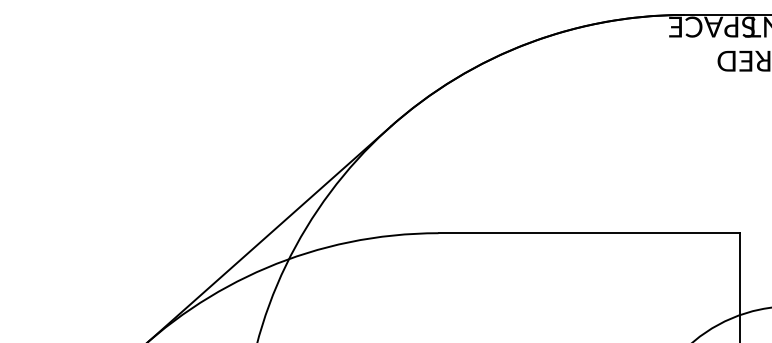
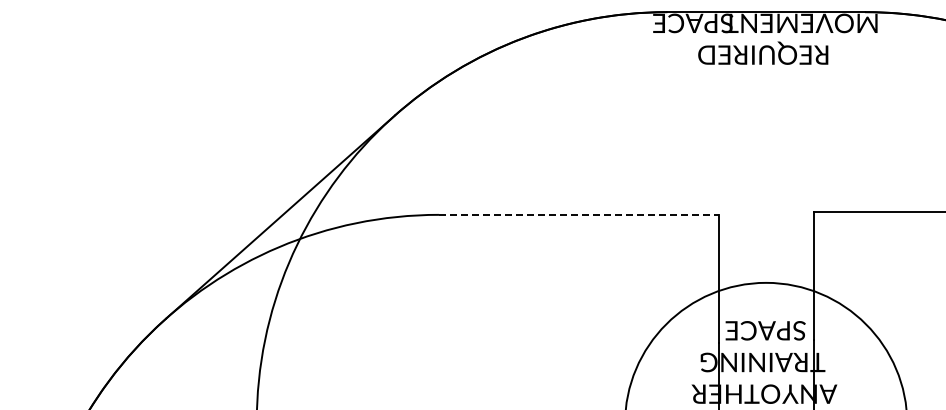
line: (588, 232) -> (578, 214), solid -> dashed

